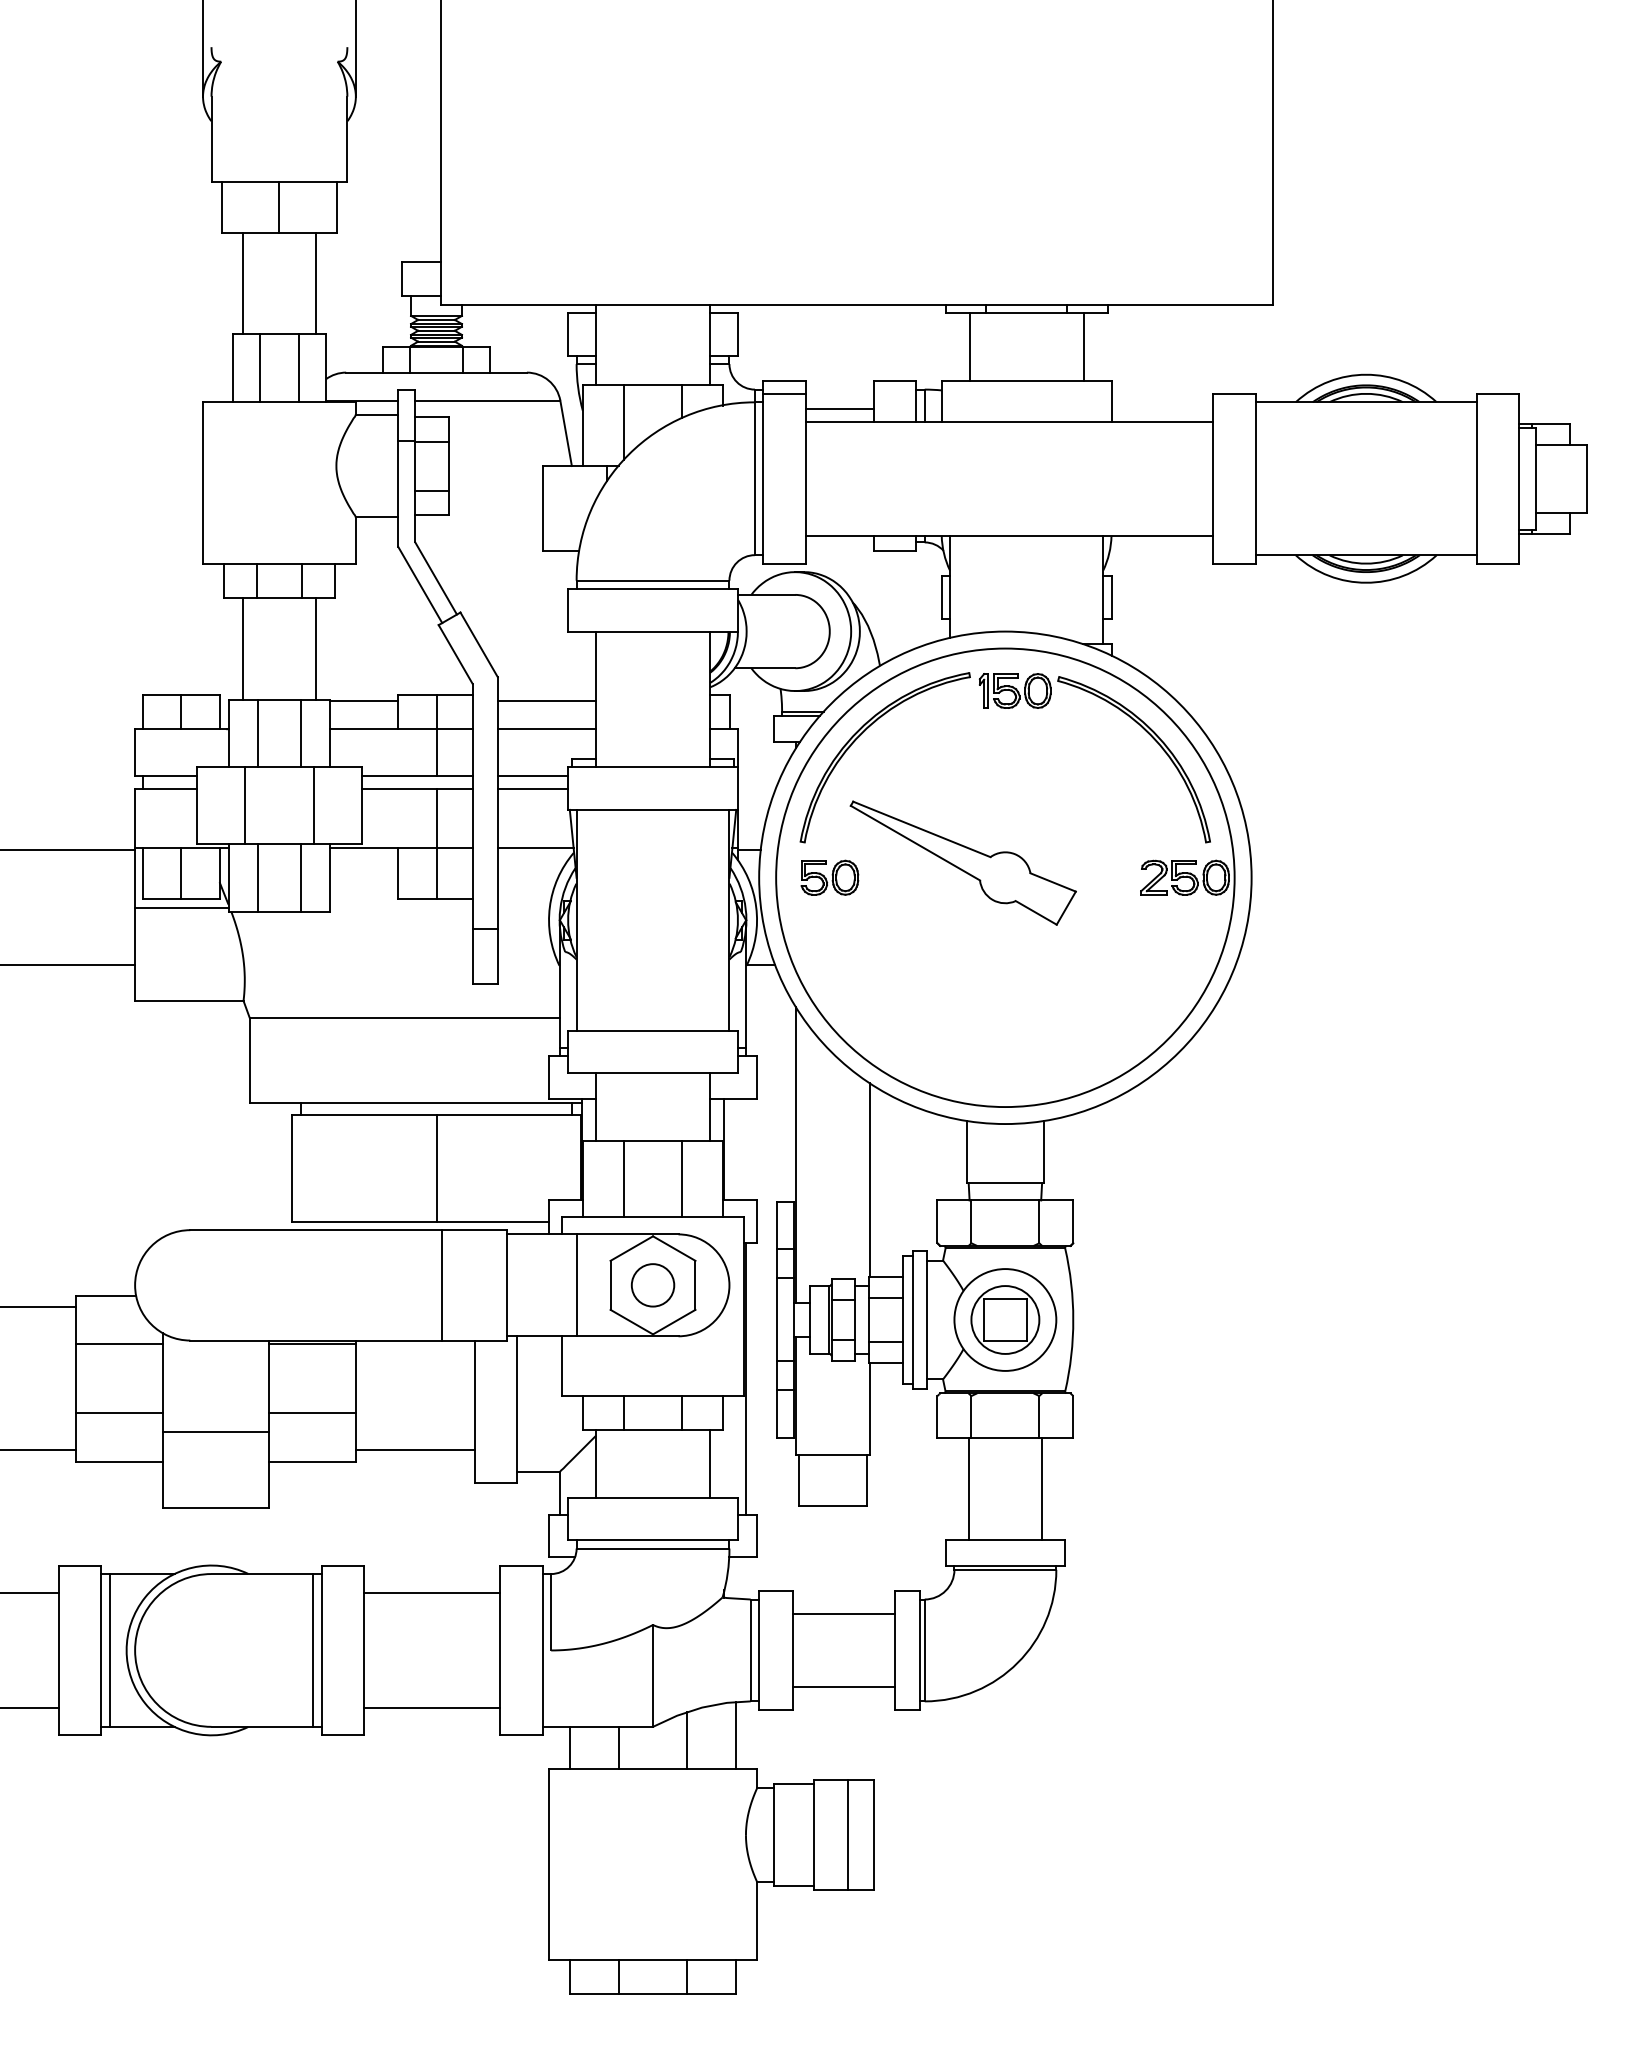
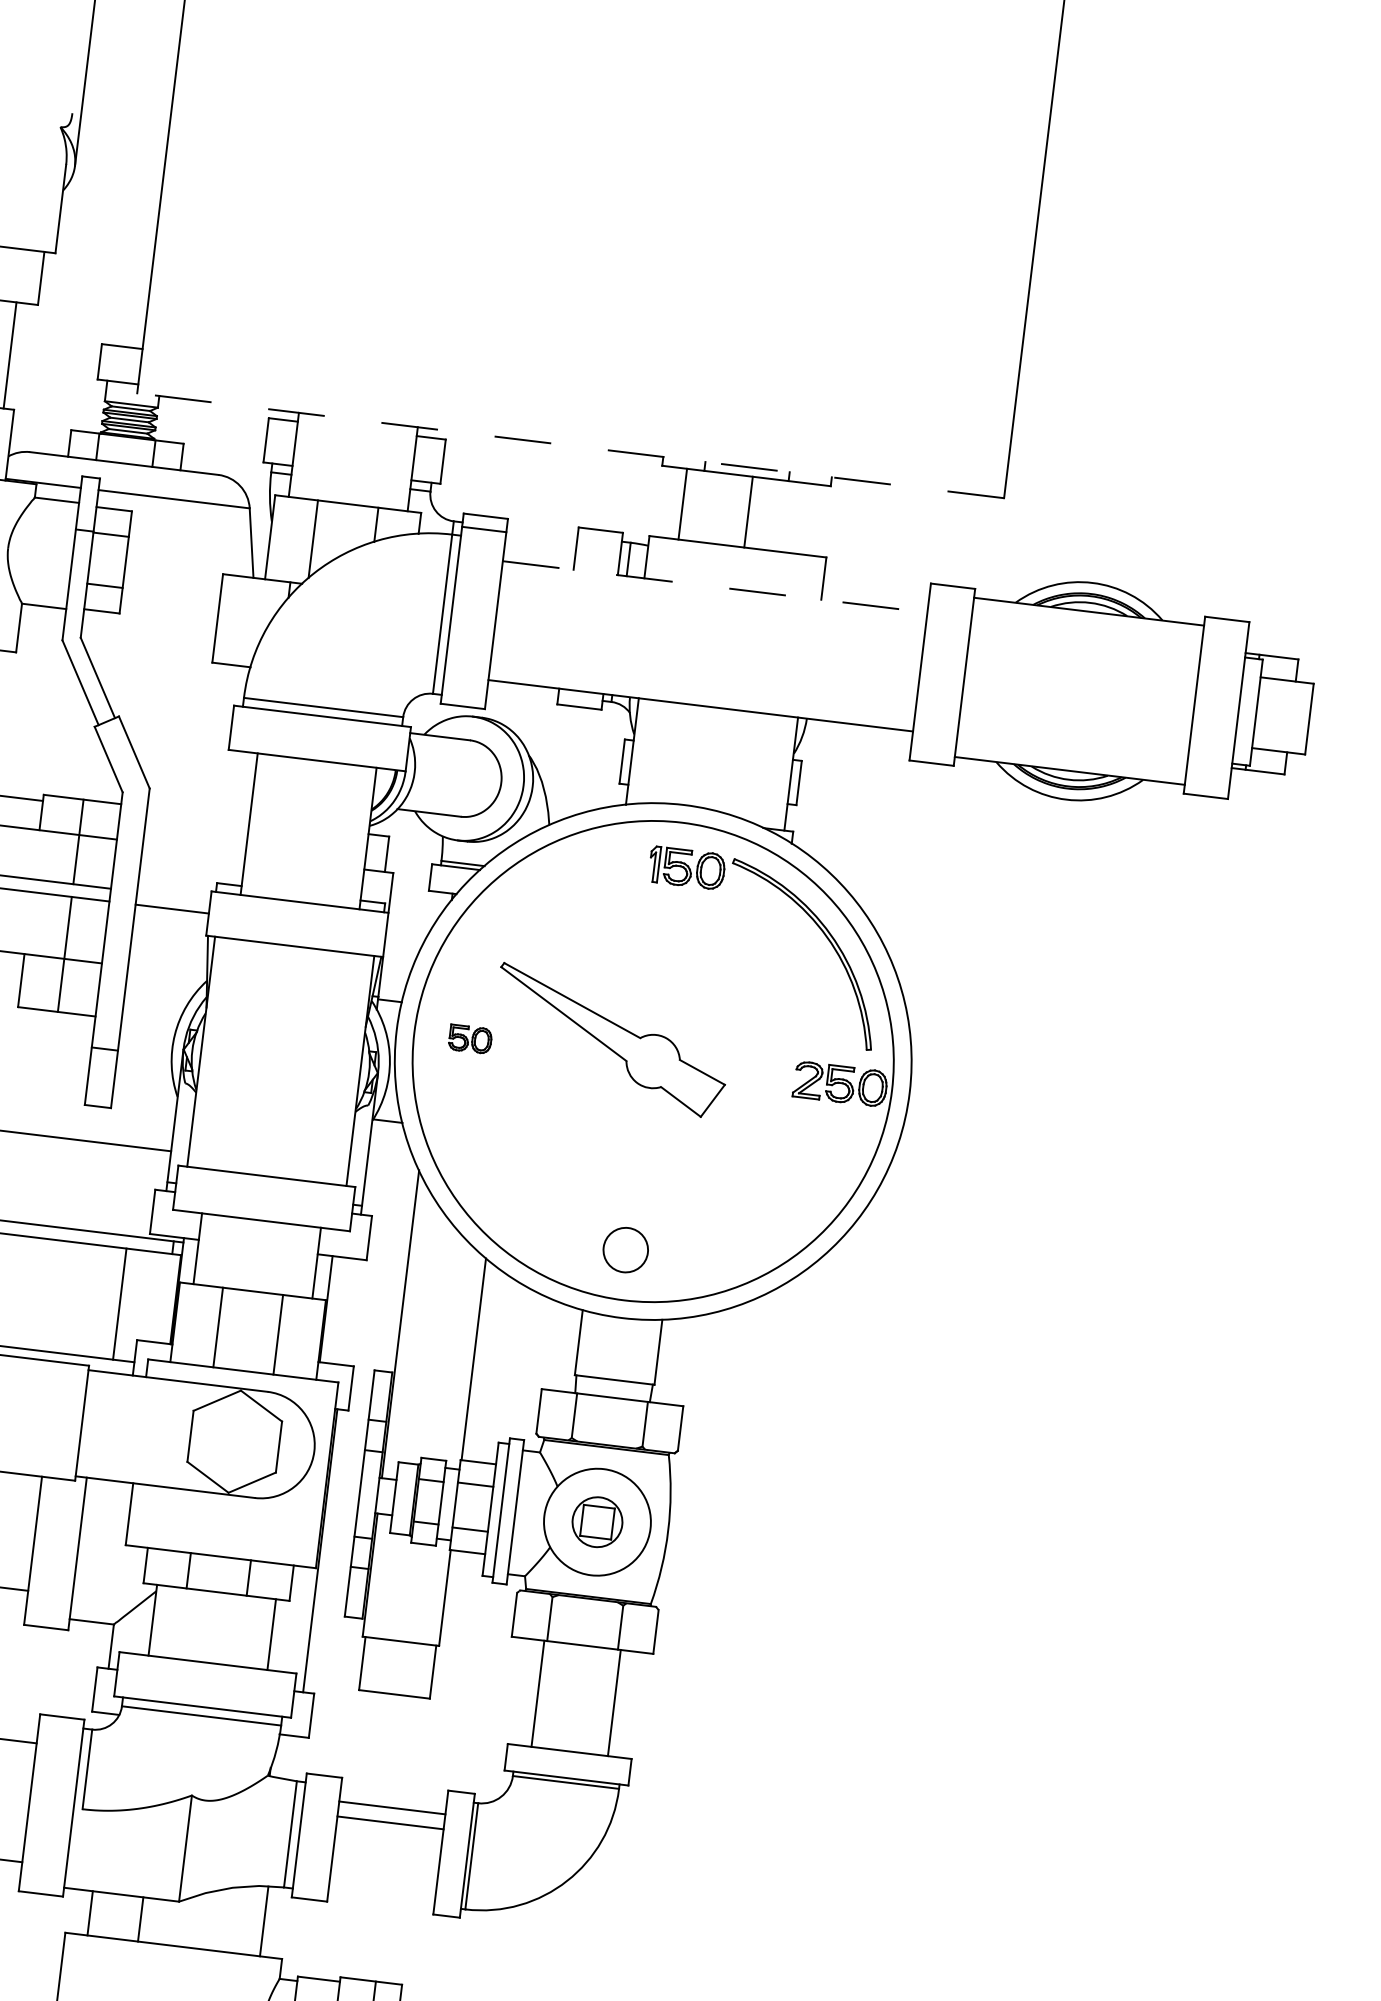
line: (856, 304) -> (570, 445), solid -> dashed
line: (1083, 347) -> (748, 512), moved
line: (839, 408) -> (539, 551), removed
line: (1009, 421) -> (715, 586), solid -> dashed
line: (546, 701) -> (197, 820), removed
line: (546, 729) -> (193, 849), removed
part: (862, 734) -> (522, 894), removed
line: (532, 776) -> (173, 896), removed
line: (535, 848) -> (167, 971), removed
part: (829, 877) -> (470, 1039), size x0.7
line: (436, 1168) -> (119, 1304), moved
line: (441, 1285) -> (14, 1415), removed
line: (576, 1285) -> (155, 1432), removed
circle: (652, 1285) -> (625, 1250), moved
part: (1005, 1319) -> (597, 1521), size x0.7
line: (844, 1687) -> (390, 1823), moved
line: (687, 1740) -> (213, 1920), removed

